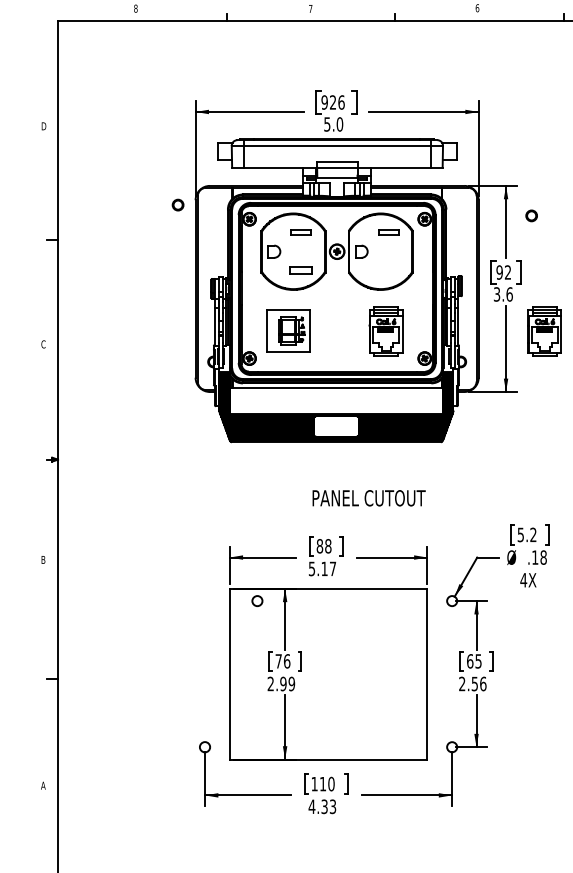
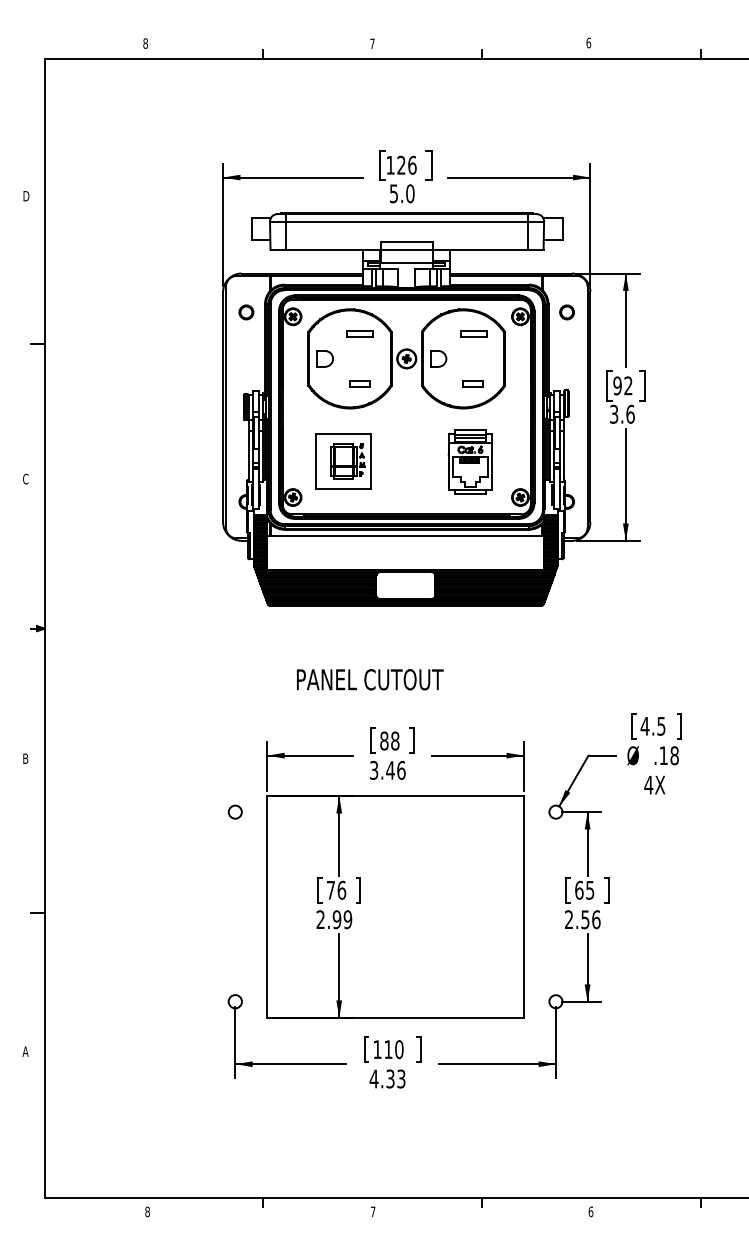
text: (324, 101) -> (390, 164), 926 -> 126
circle: (178, 205) -> (246, 312), moved
circle: (531, 215) -> (566, 312), moved
part: (300, 270) -> (359, 383), size x0.71
part: (387, 270) -> (472, 383), added
part: (544, 330) -> (675, 461), removed
text: (369, 498) -> (370, 679), moved
text: (526, 534) -> (652, 725), 5.2 -> 4.5
text: (322, 568) -> (387, 769), 5.17 -> 3.46
circle: (256, 600) -> (234, 811), moved

